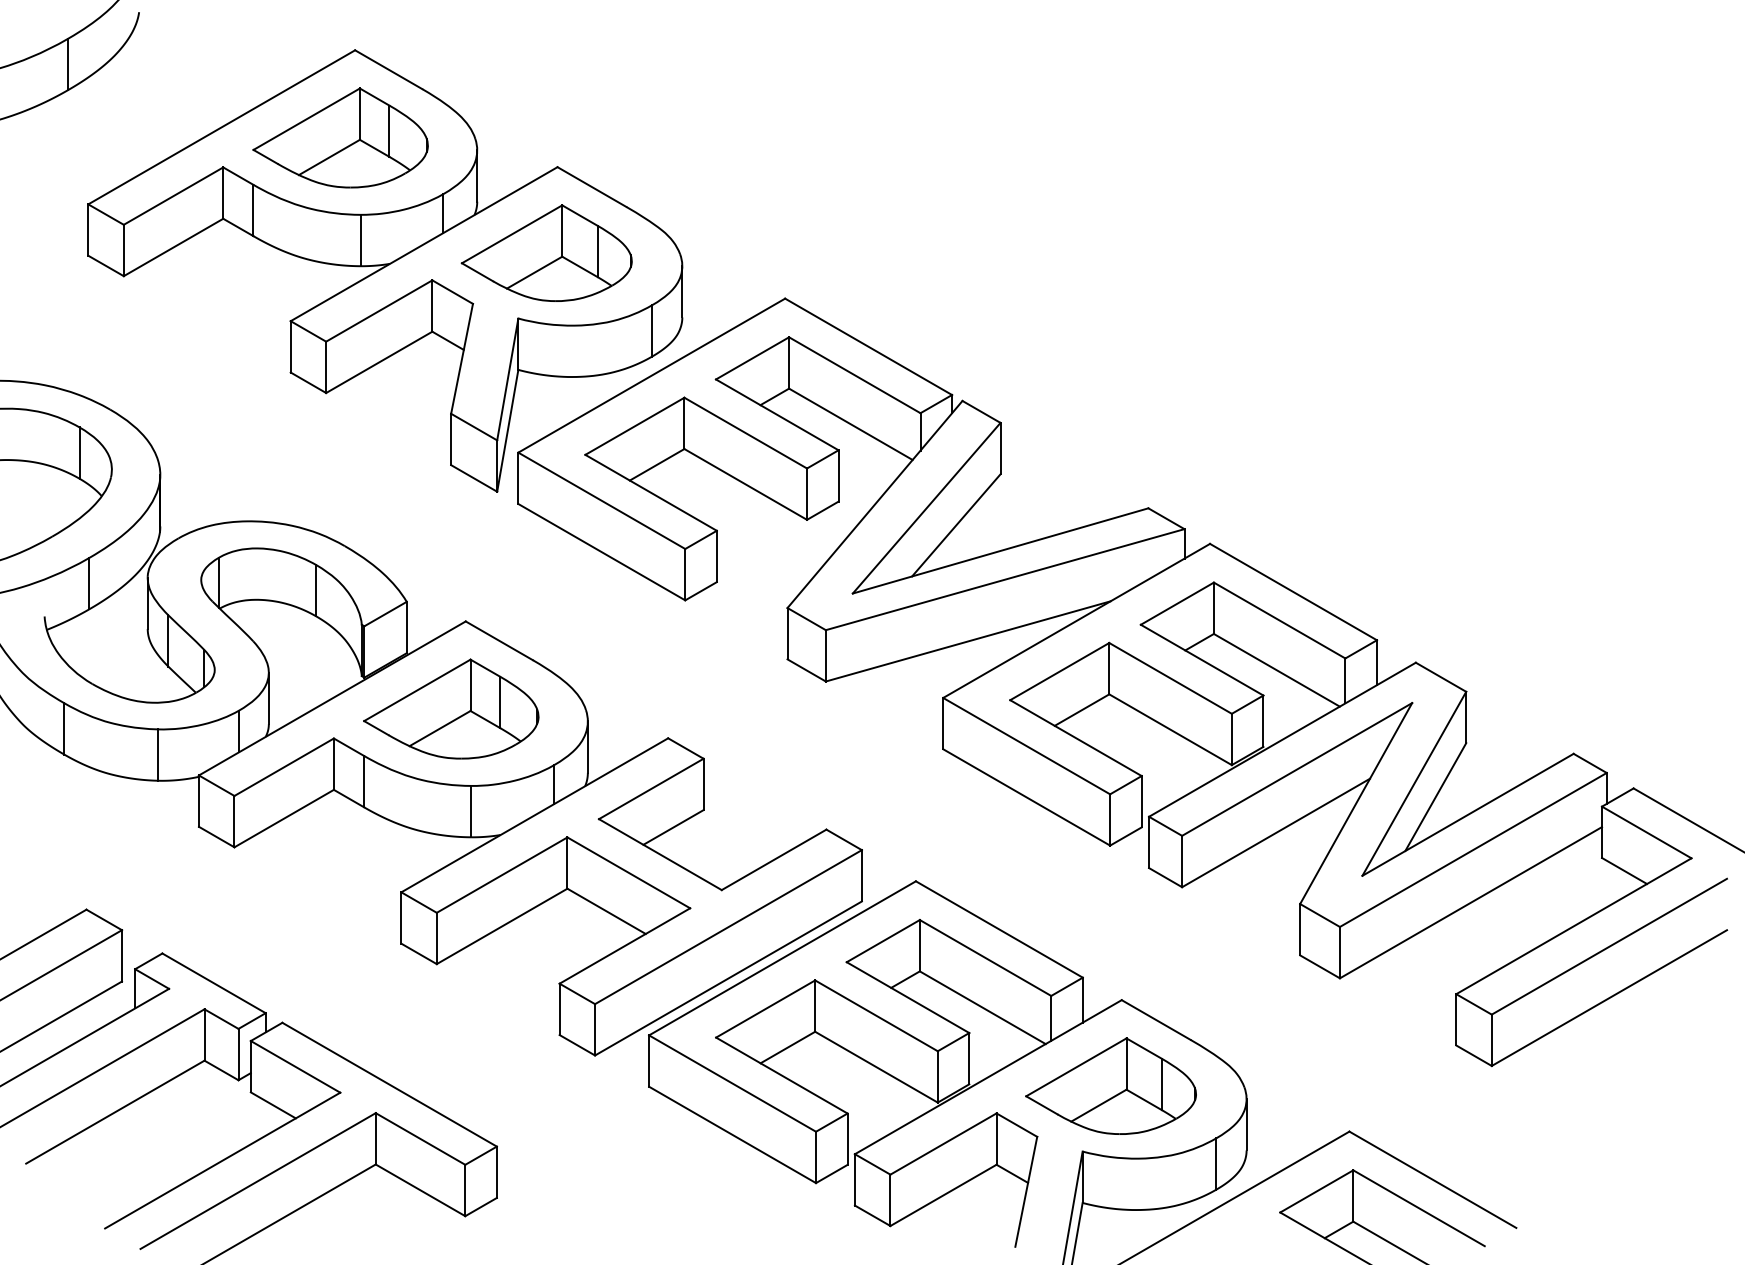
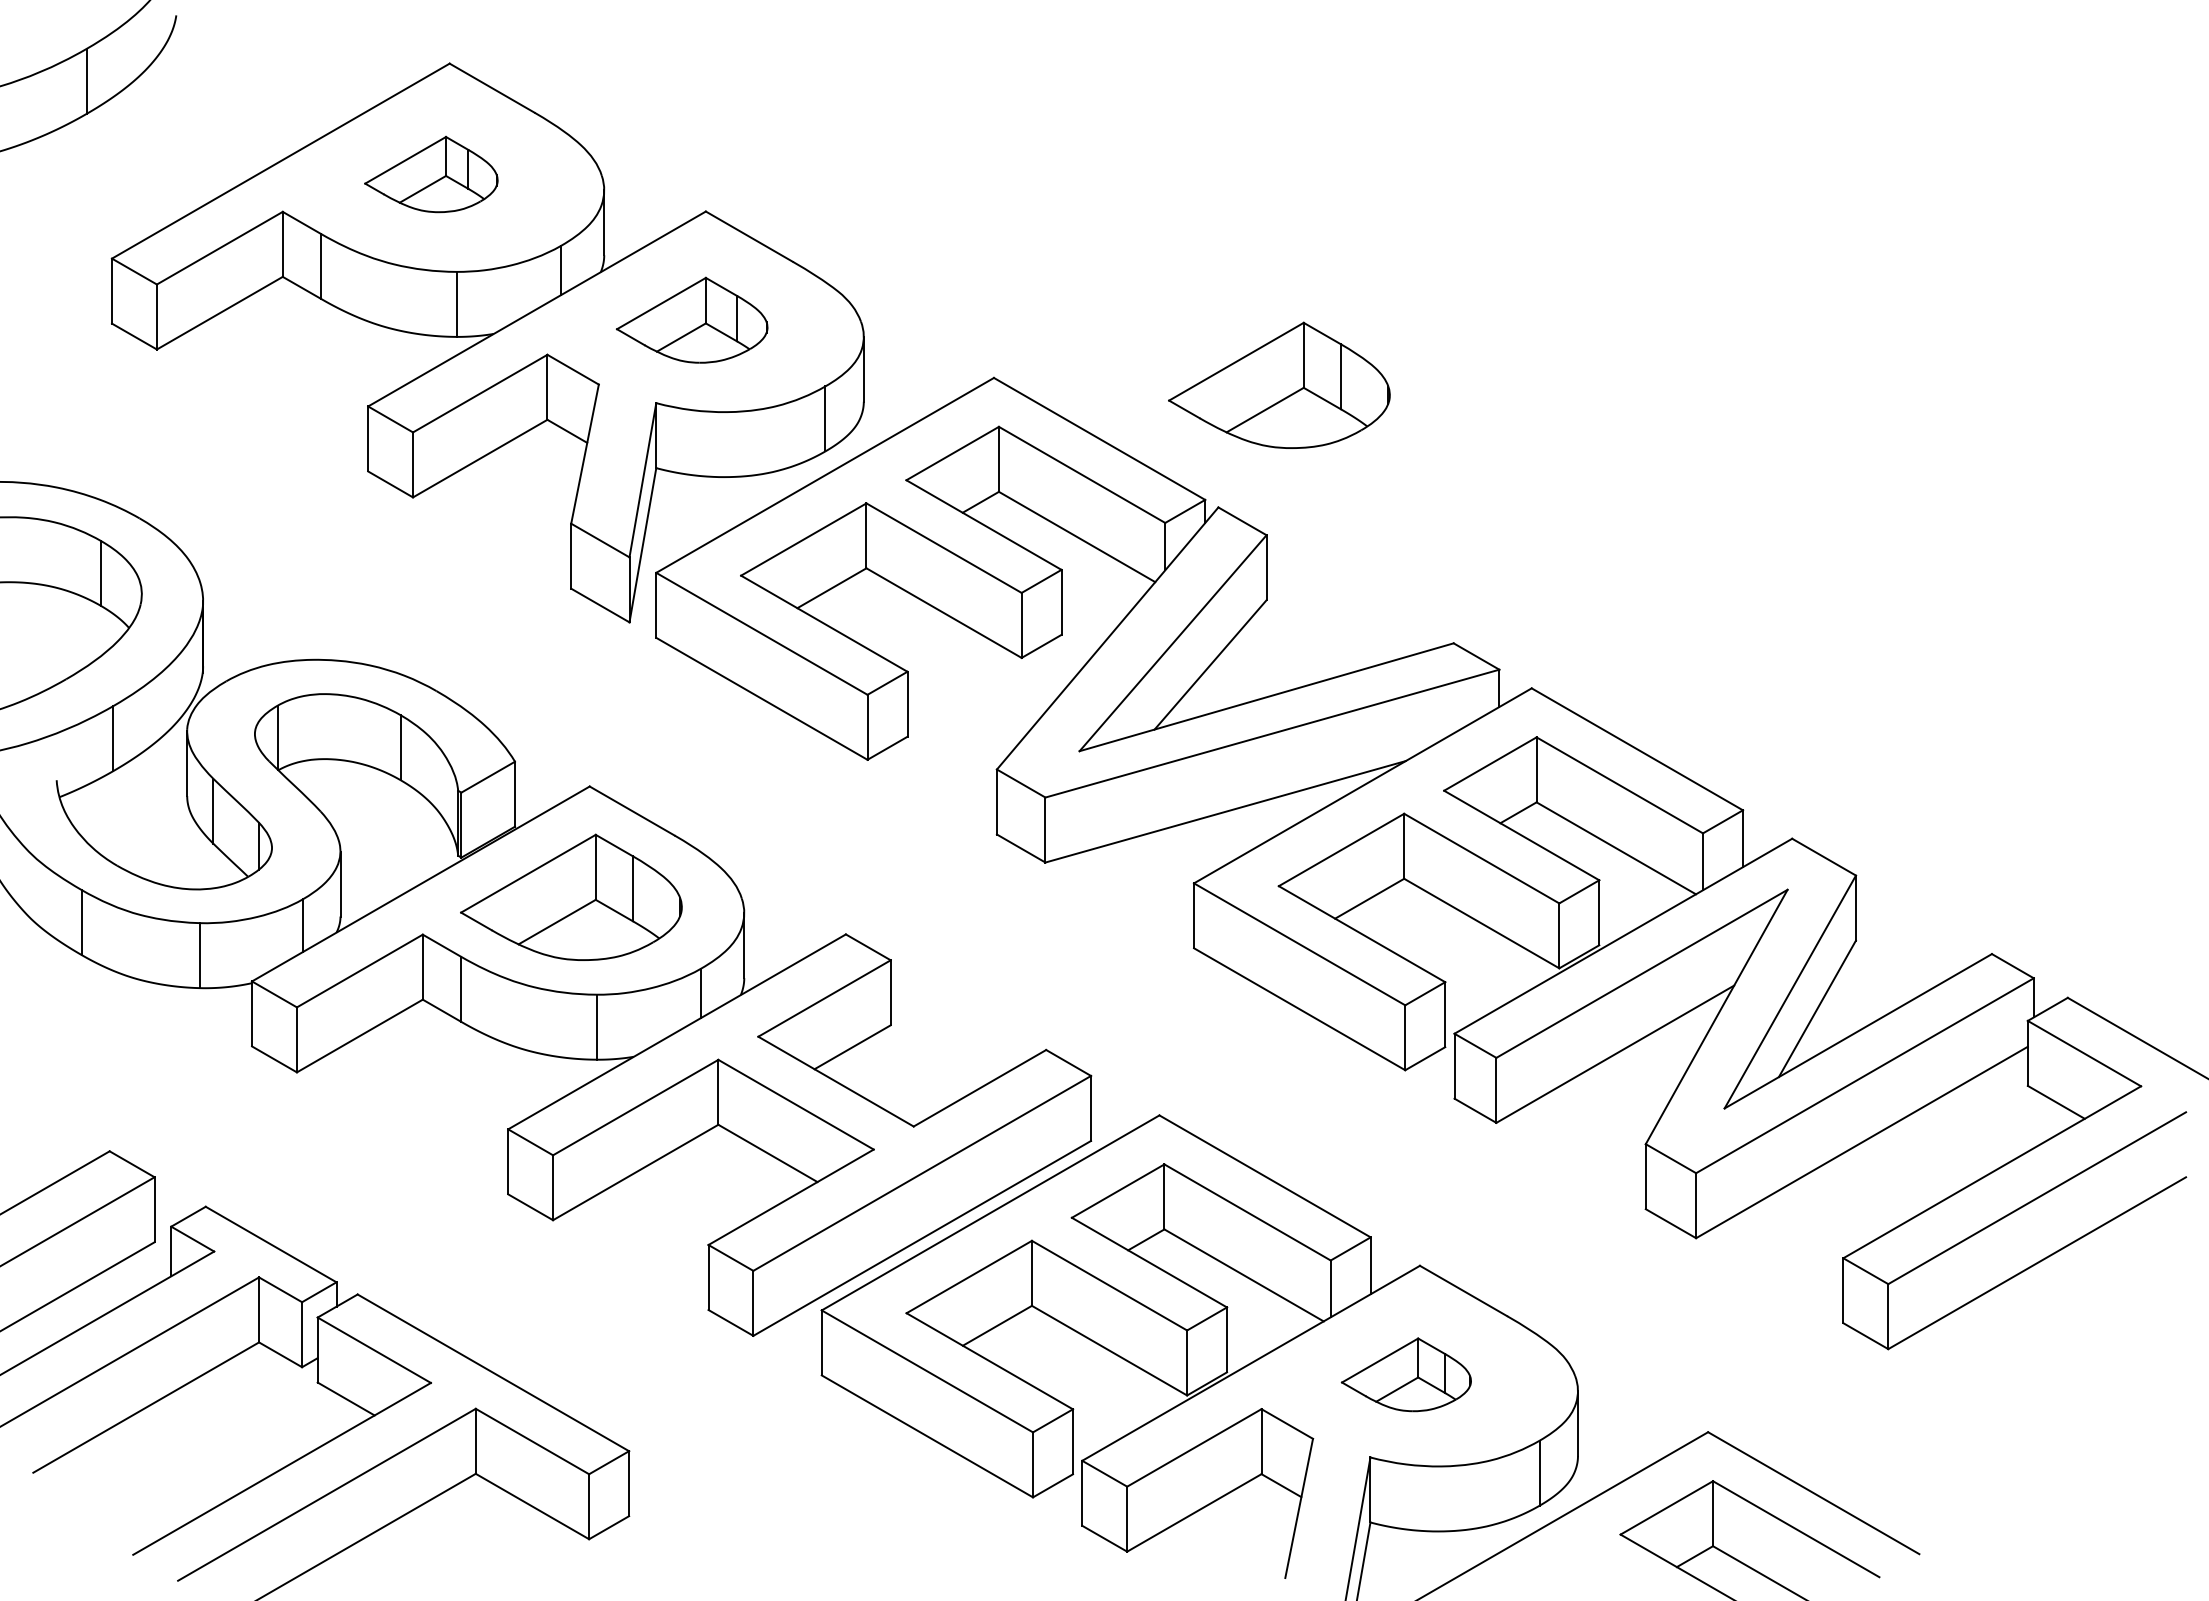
part: (340, 137) -> (431, 174), size x0.6
part: (546, 252) -> (691, 319), size x0.7
part: (1010, 303) -> (1279, 384), added
part: (1111, 1086) -> (1406, 1374), size x0.6

